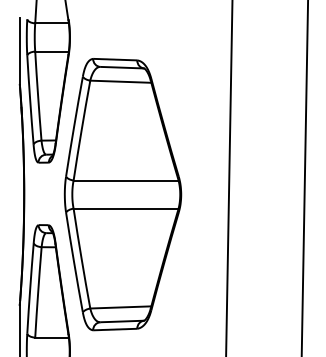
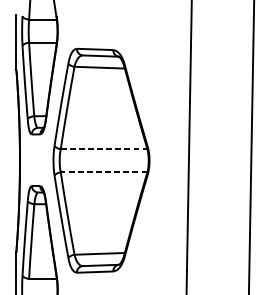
line: (126, 180) -> (104, 149), solid -> dashed
line: (125, 208) -> (103, 172), solid -> dashed

